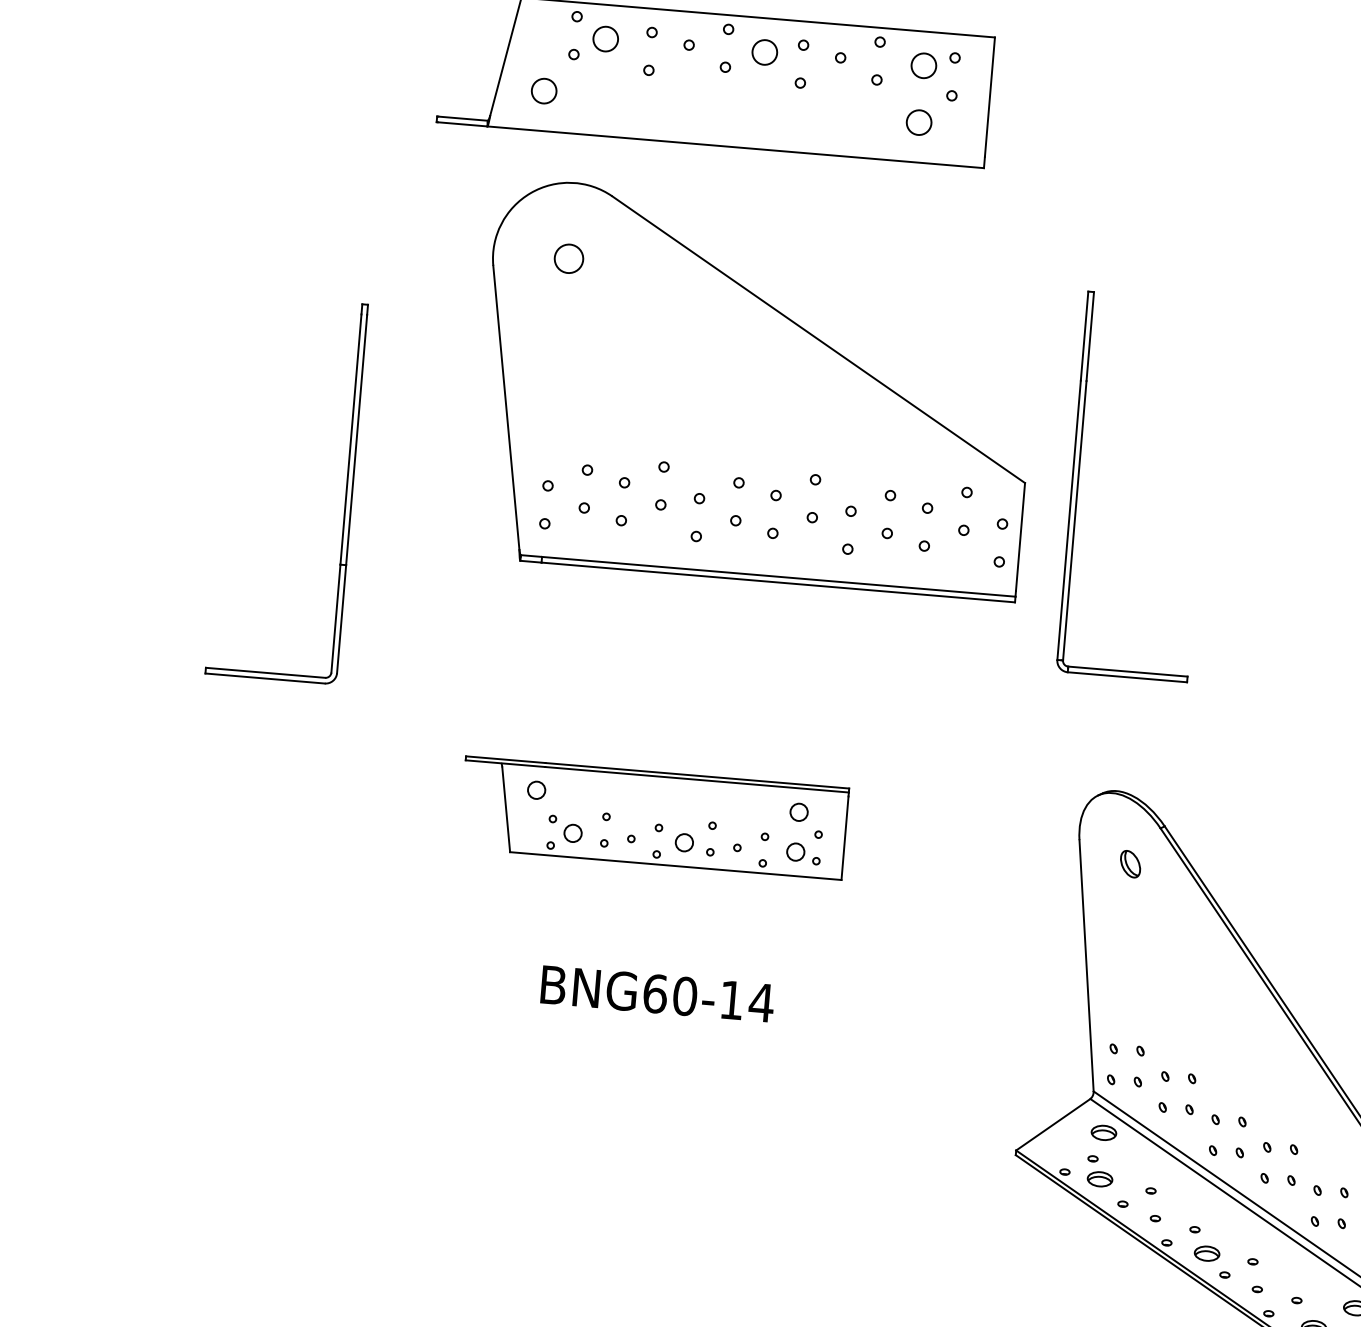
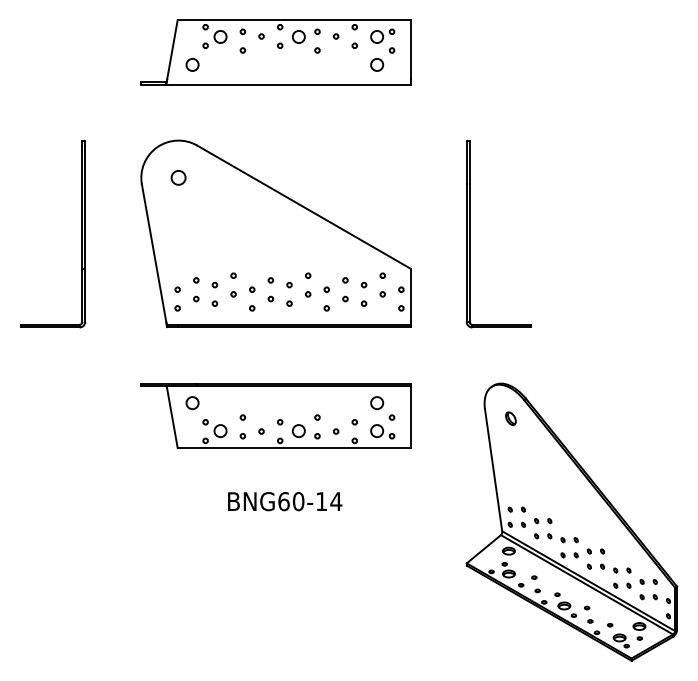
part: (756, 388) -> (275, 233), moved
part: (344, 494) -> (81, 234), moved
part: (652, 817) -> (275, 415), size x1.43

